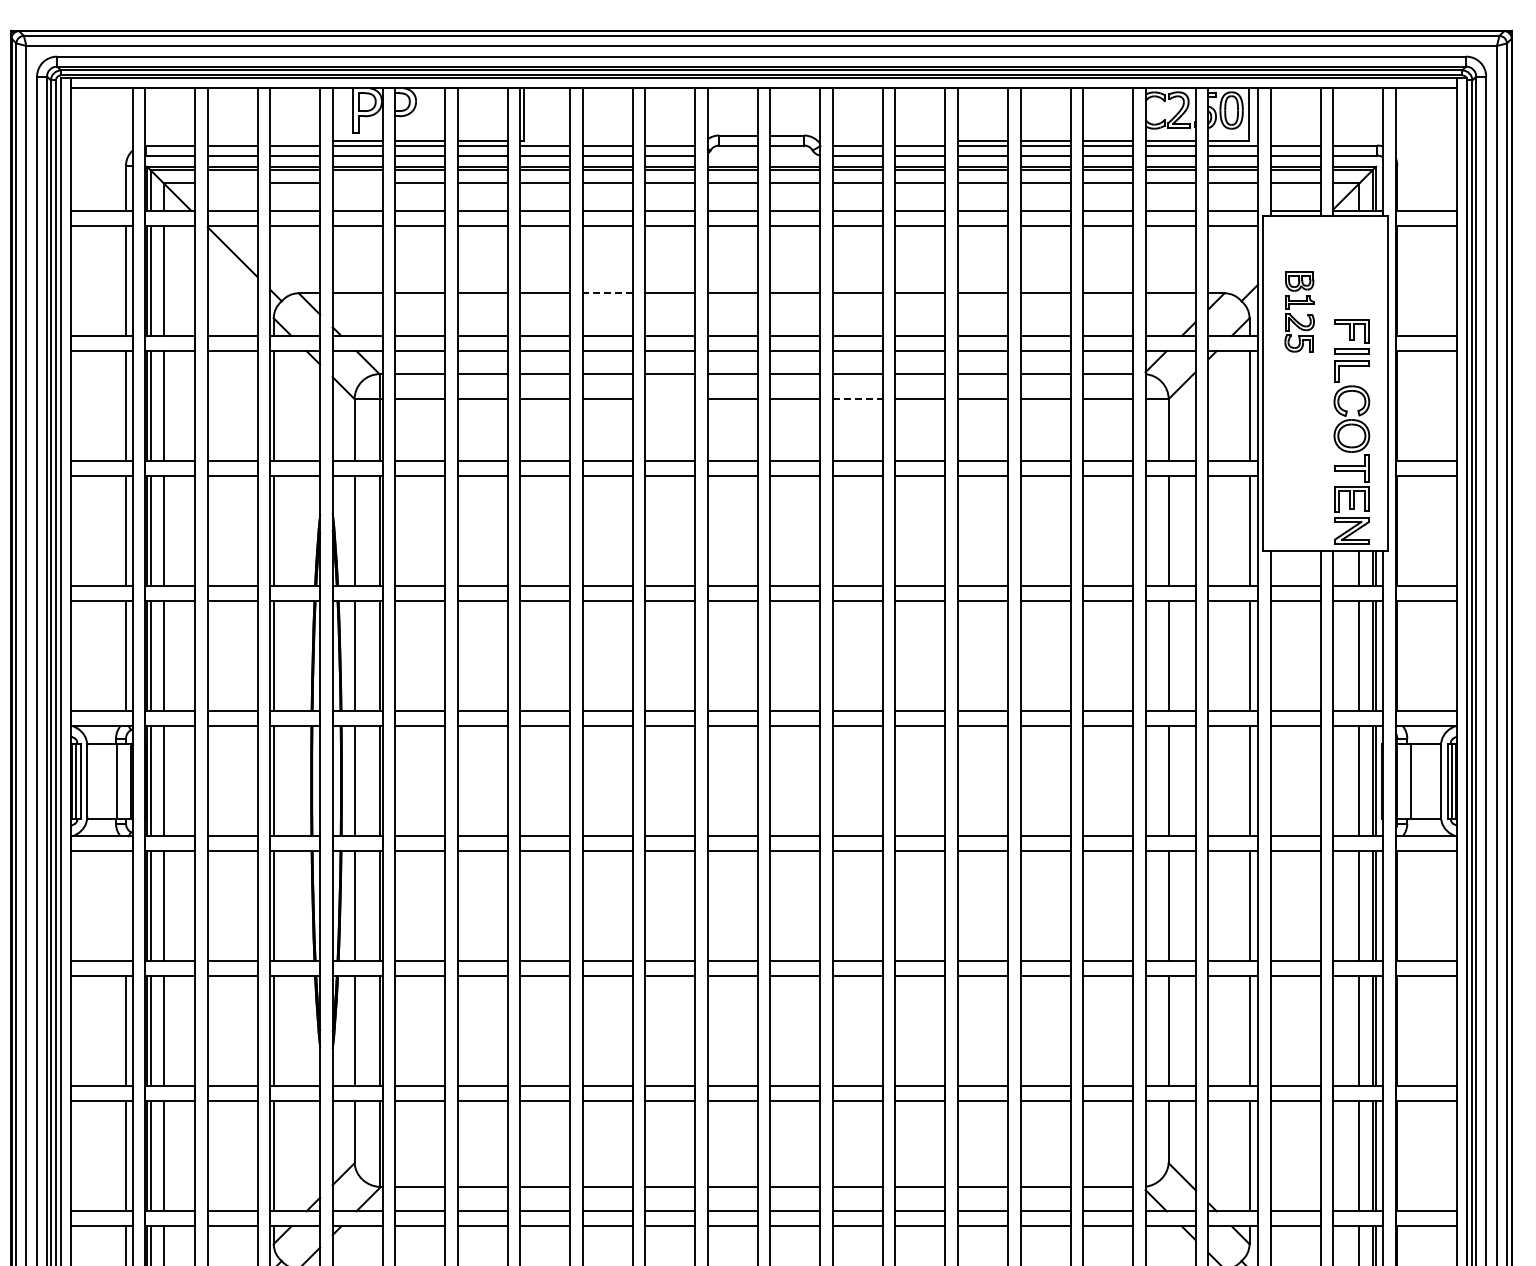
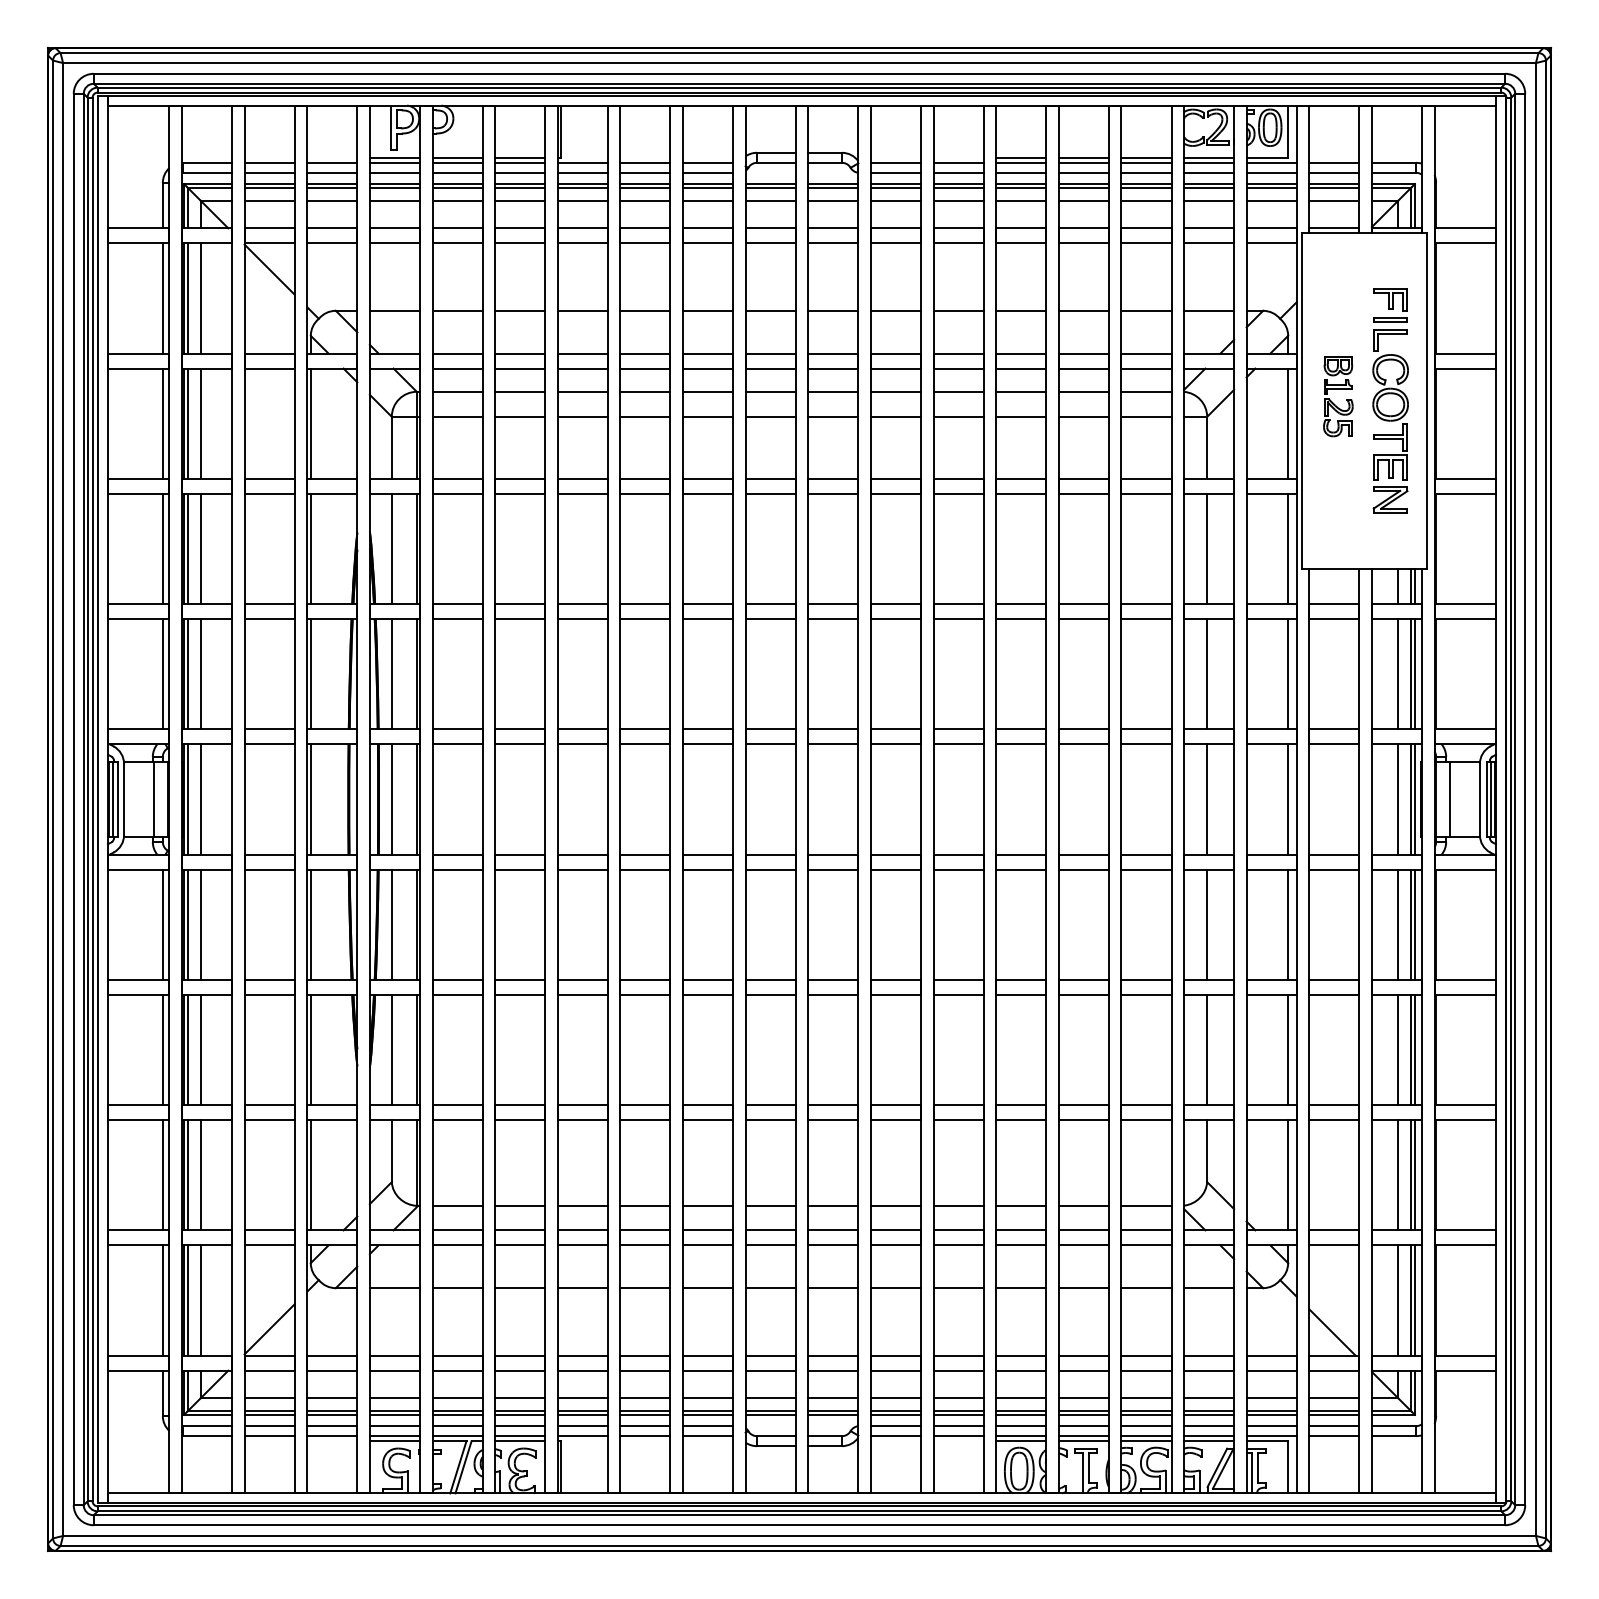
line: (232, 183) -> (269, 200), added
line: (357, 183) -> (394, 200), added
line: (606, 292) -> (644, 310), dashed -> solid
part: (1299, 304) -> (1338, 389), moved
line: (670, 398) -> (708, 416), added
line: (858, 398) -> (896, 416), dashed -> solid
part: (1351, 431) -> (1390, 400), moved
line: (125, 905) -> (162, 924), added

